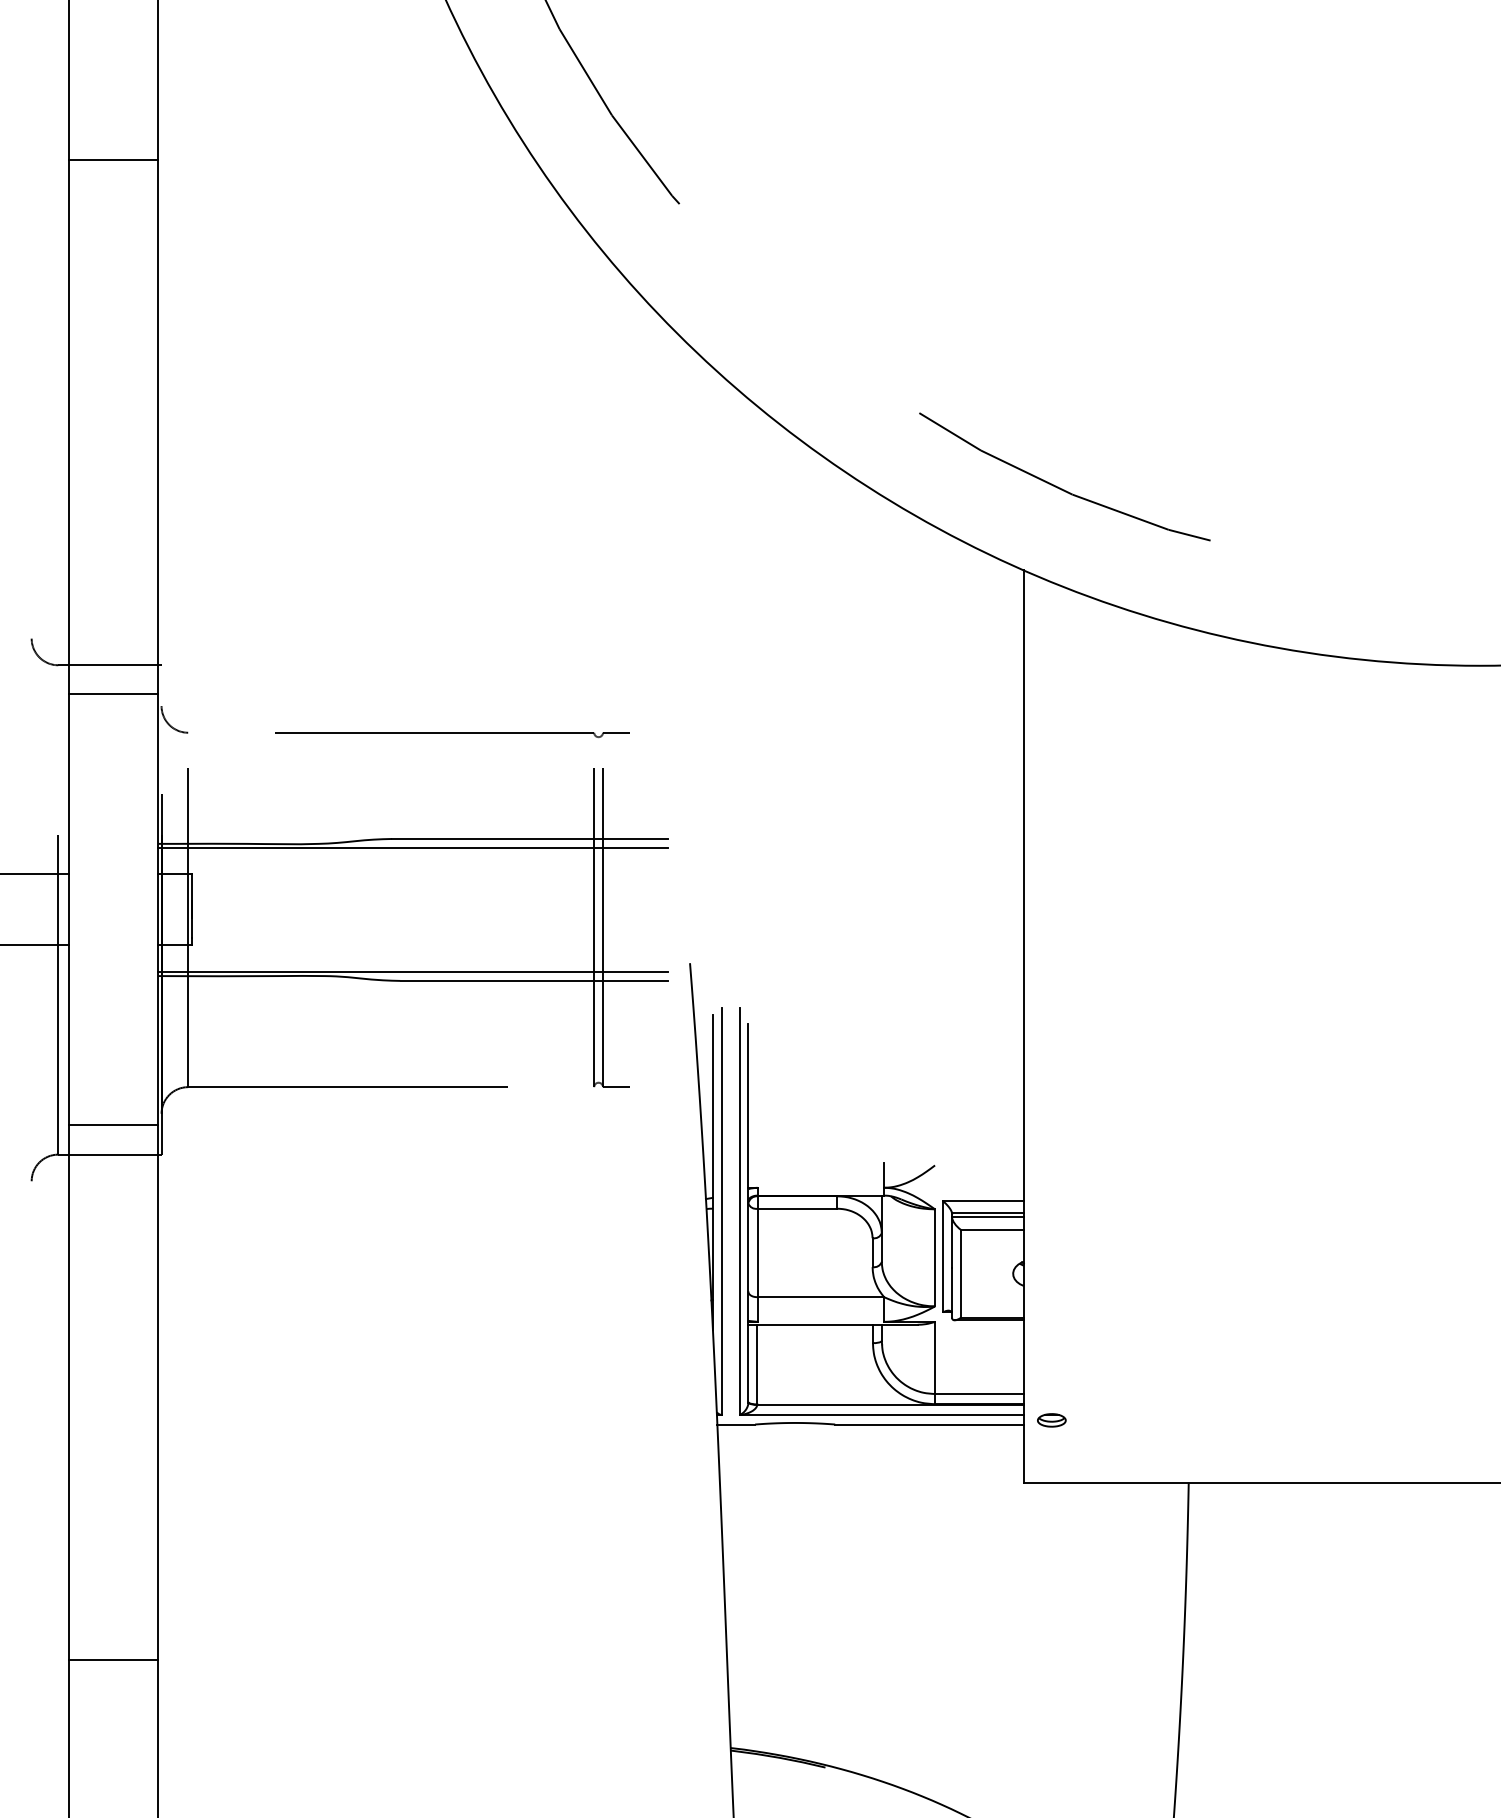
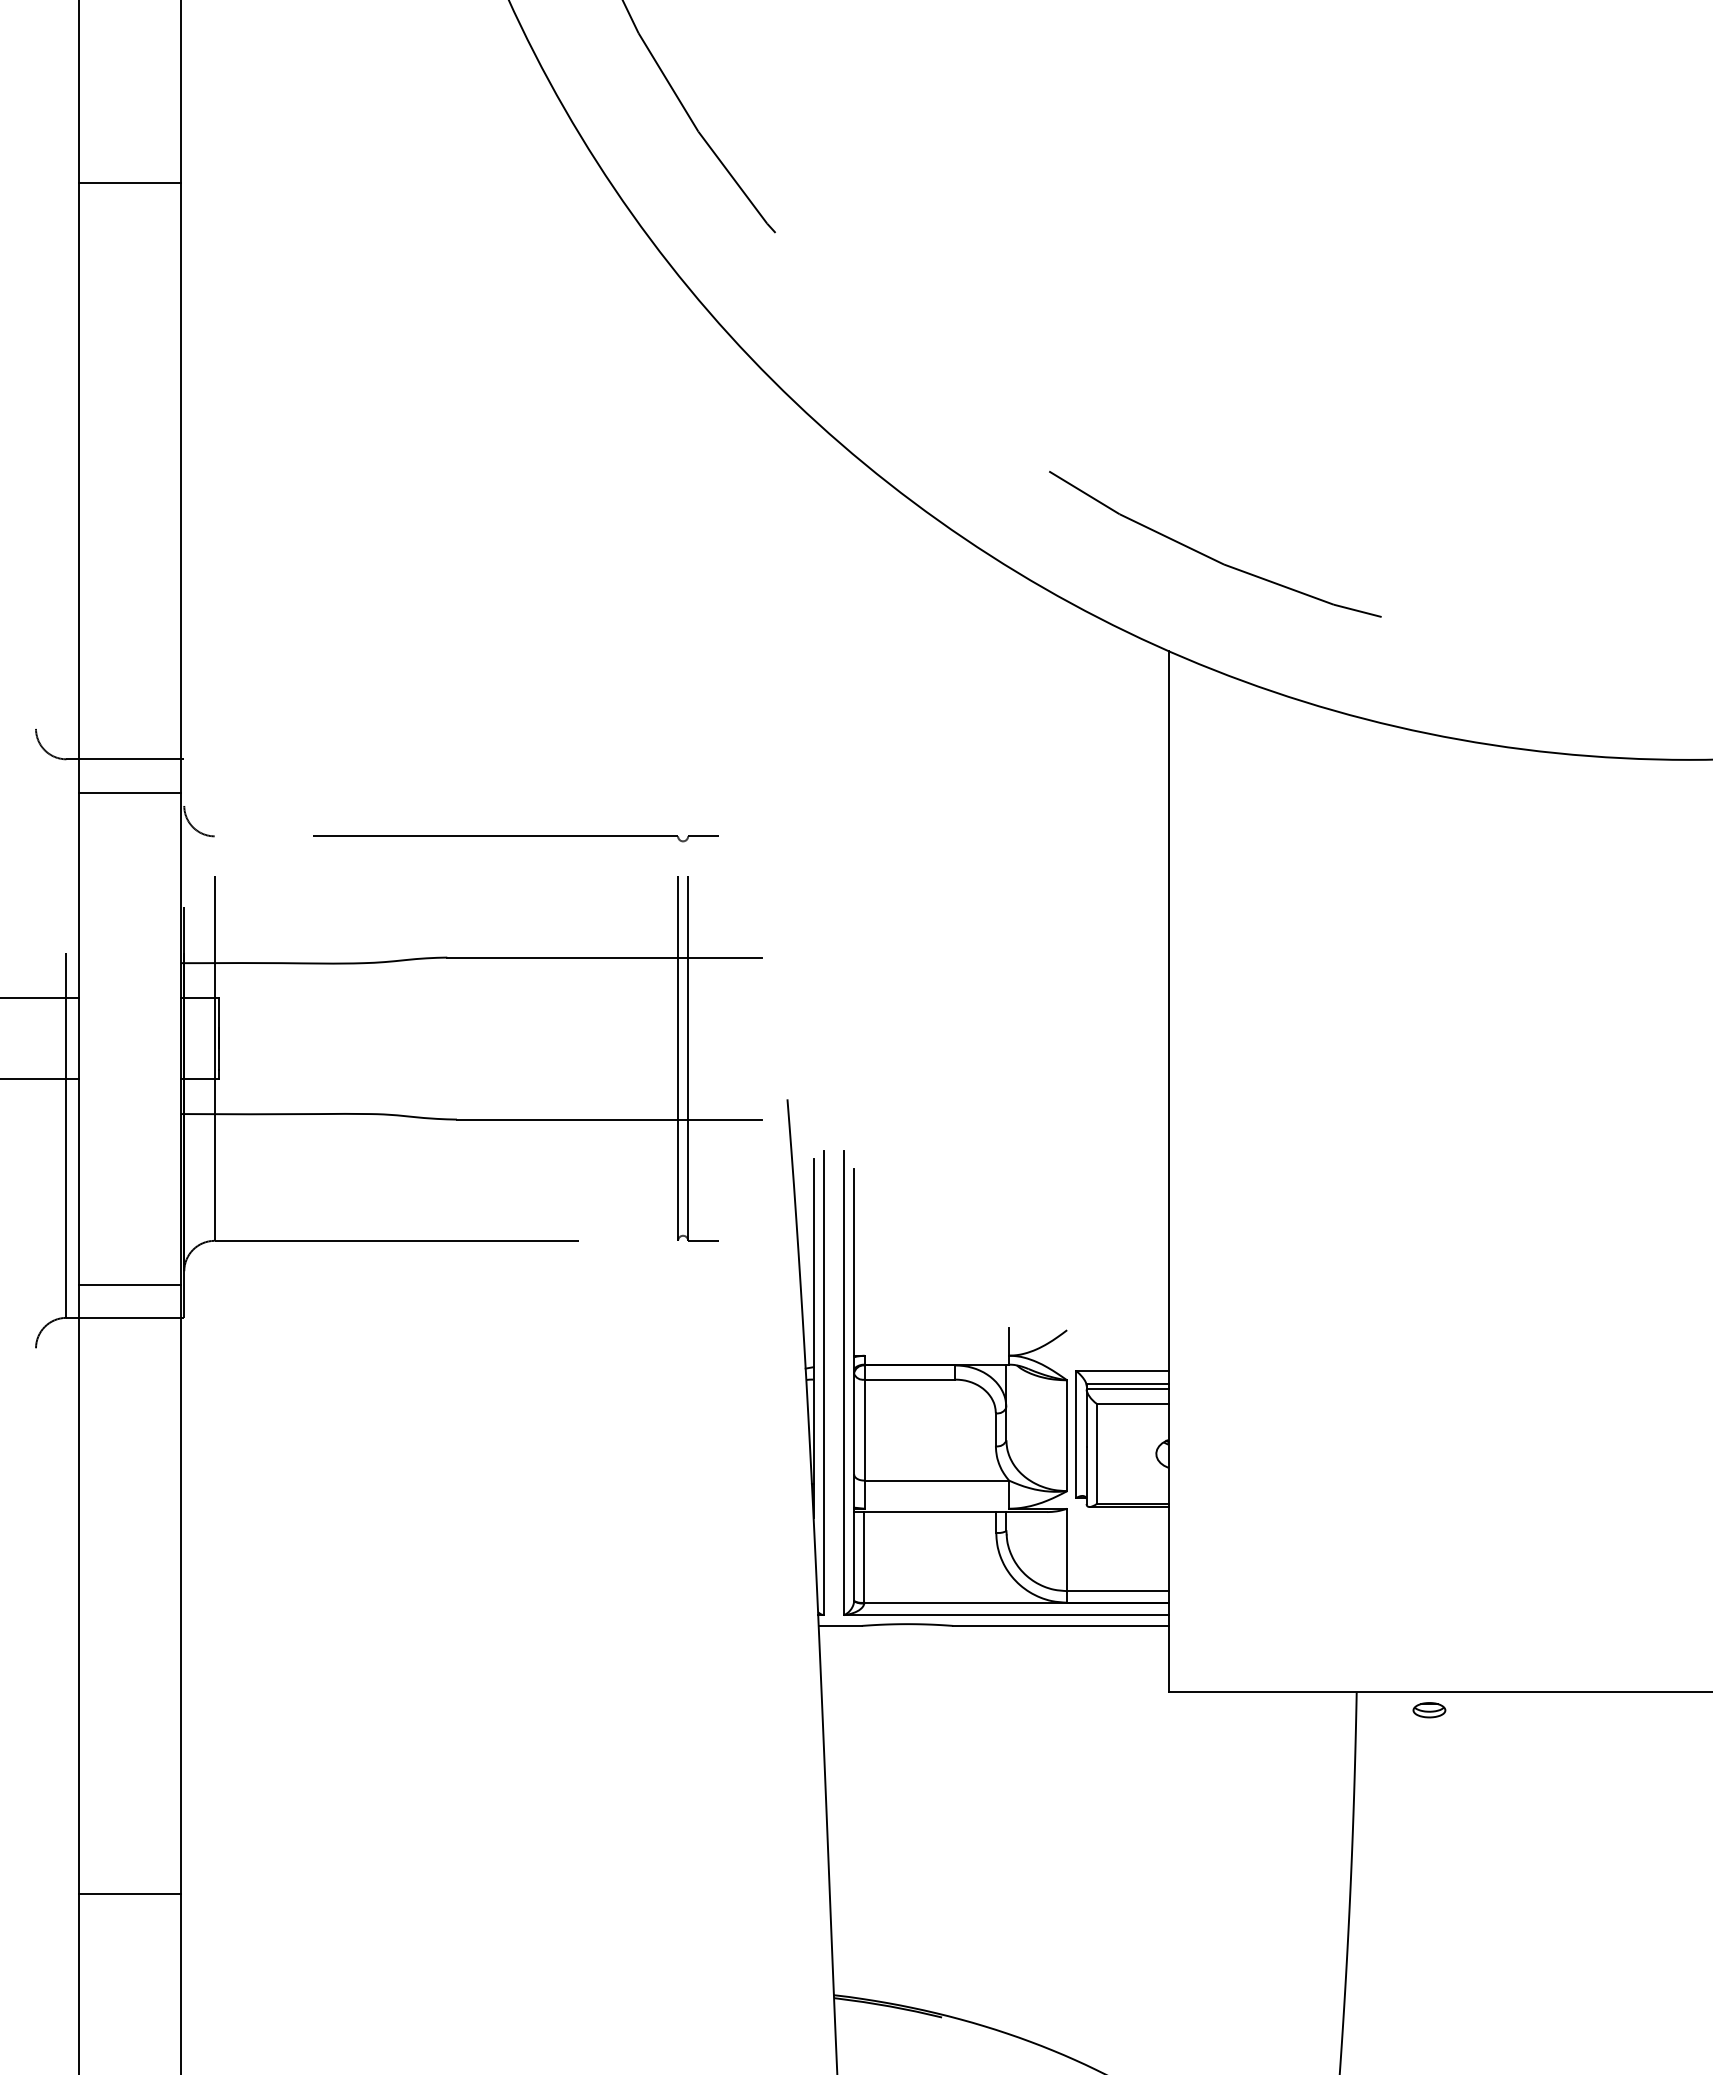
line: (412, 847) -> (470, 967), removed
line: (412, 972) -> (470, 1109), removed
part: (1051, 1420) -> (1429, 1710), moved

